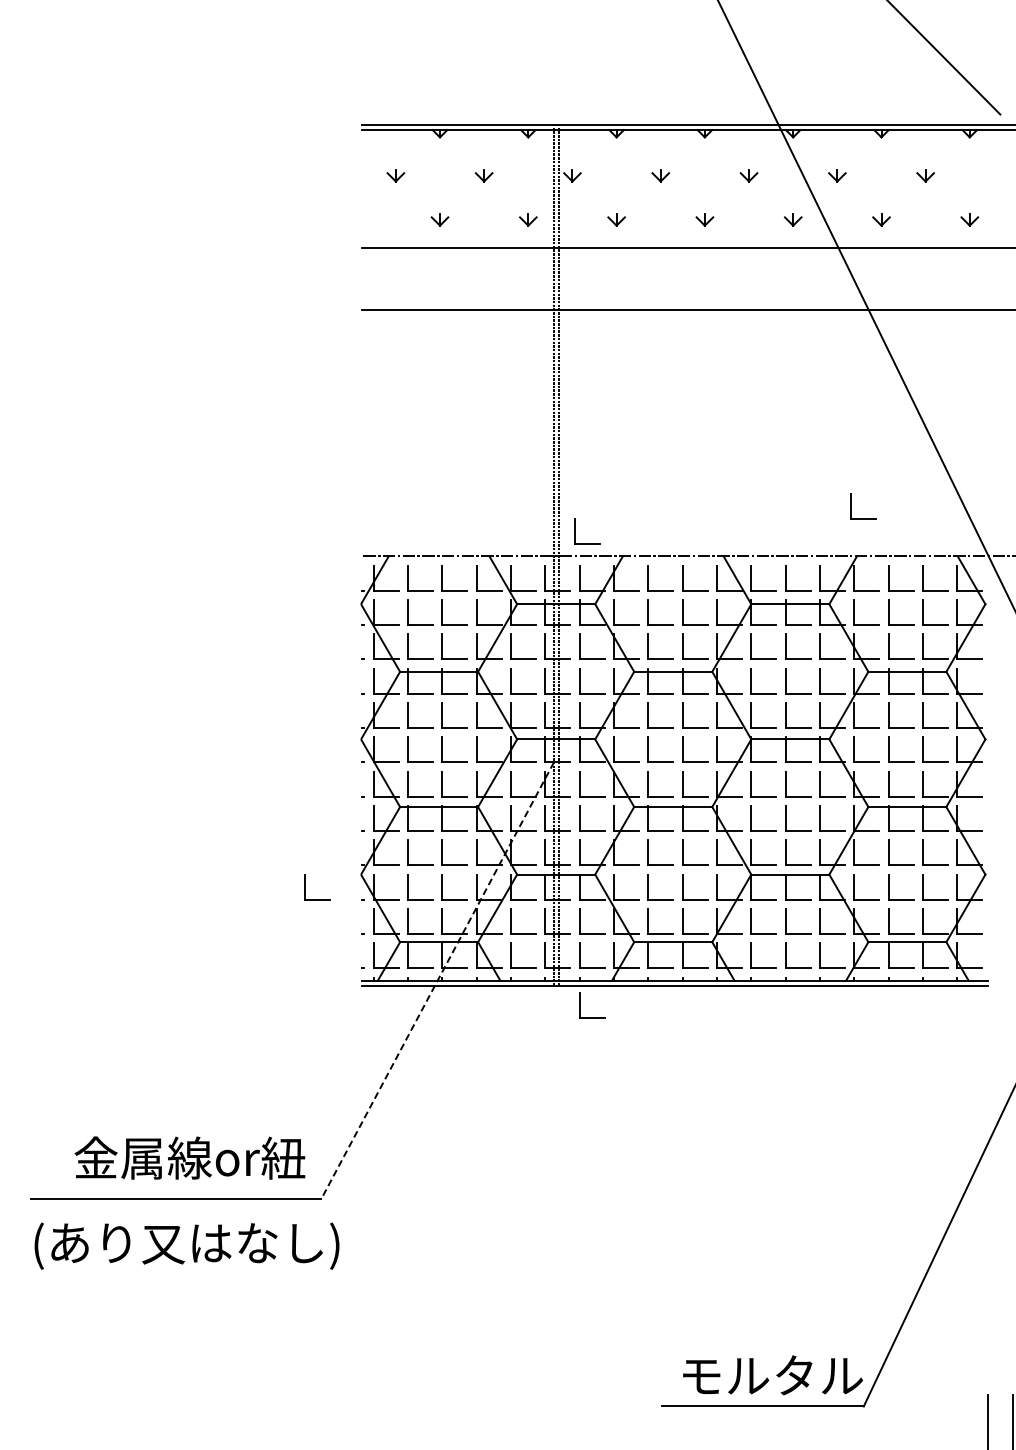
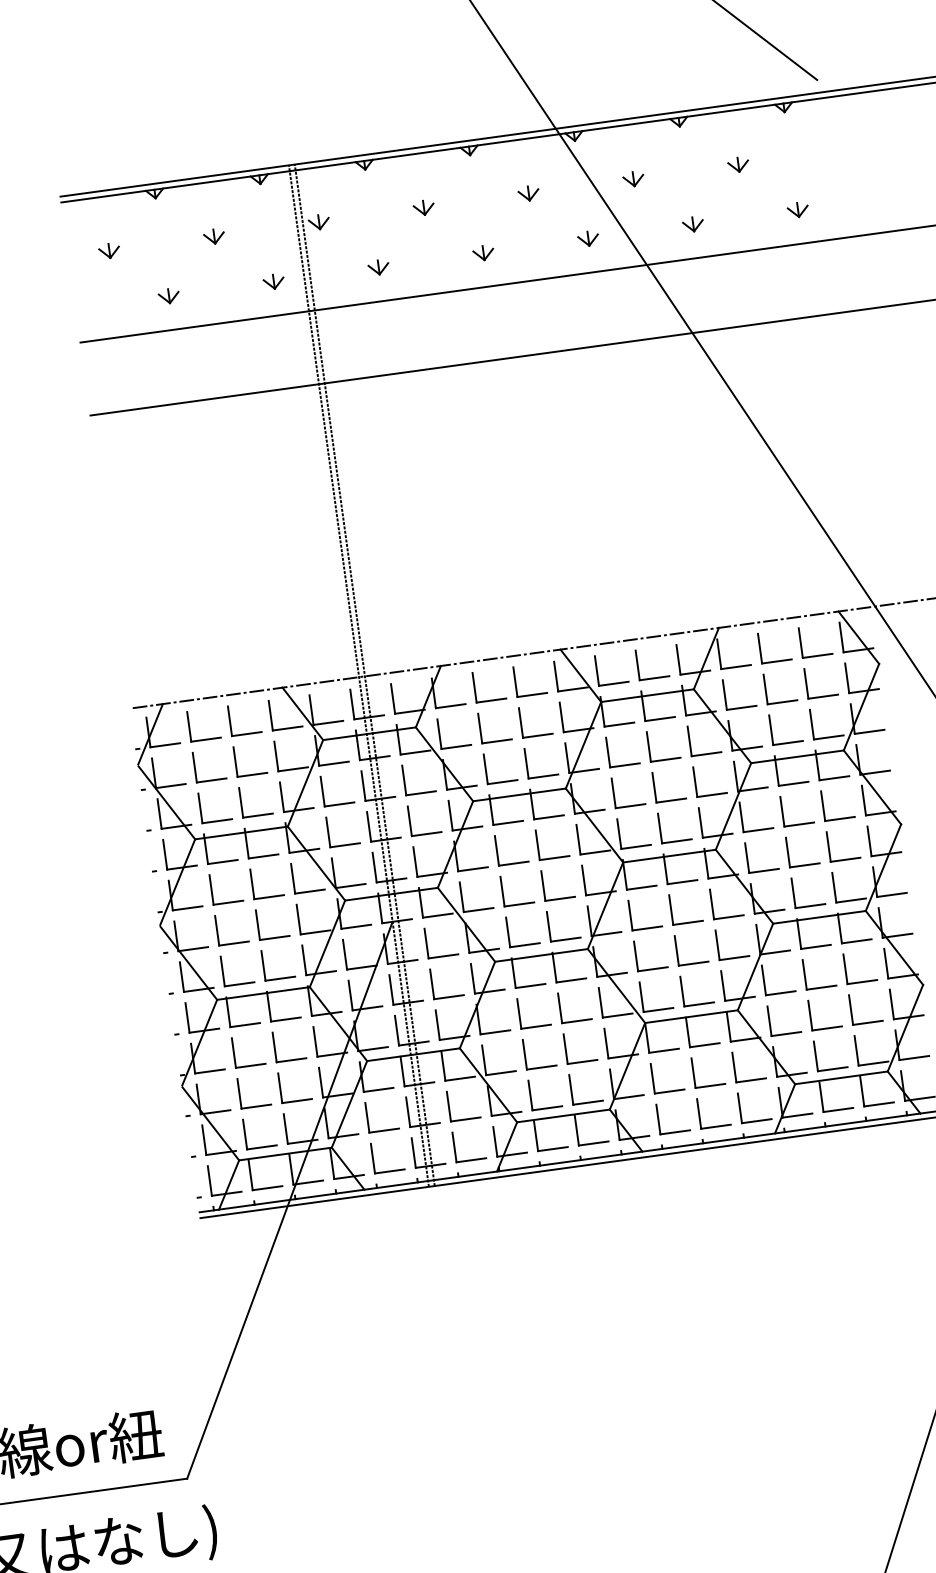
part: (851, 506) -> (704, 569), removed
part: (575, 531) -> (380, 644), removed
part: (305, 887) -> (117, 1110), removed
line: (437, 980) -> (289, 1199), dashed -> solid
part: (580, 1005) -> (463, 1206), removed

